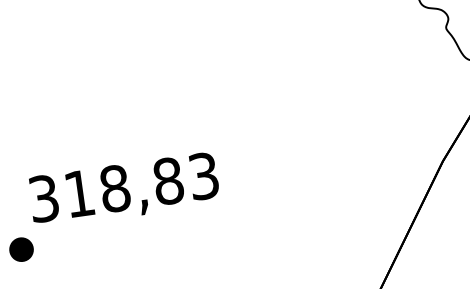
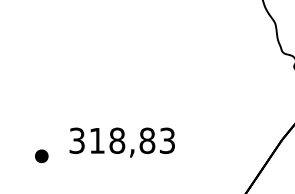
text: (122, 190) -> (121, 142), moved

